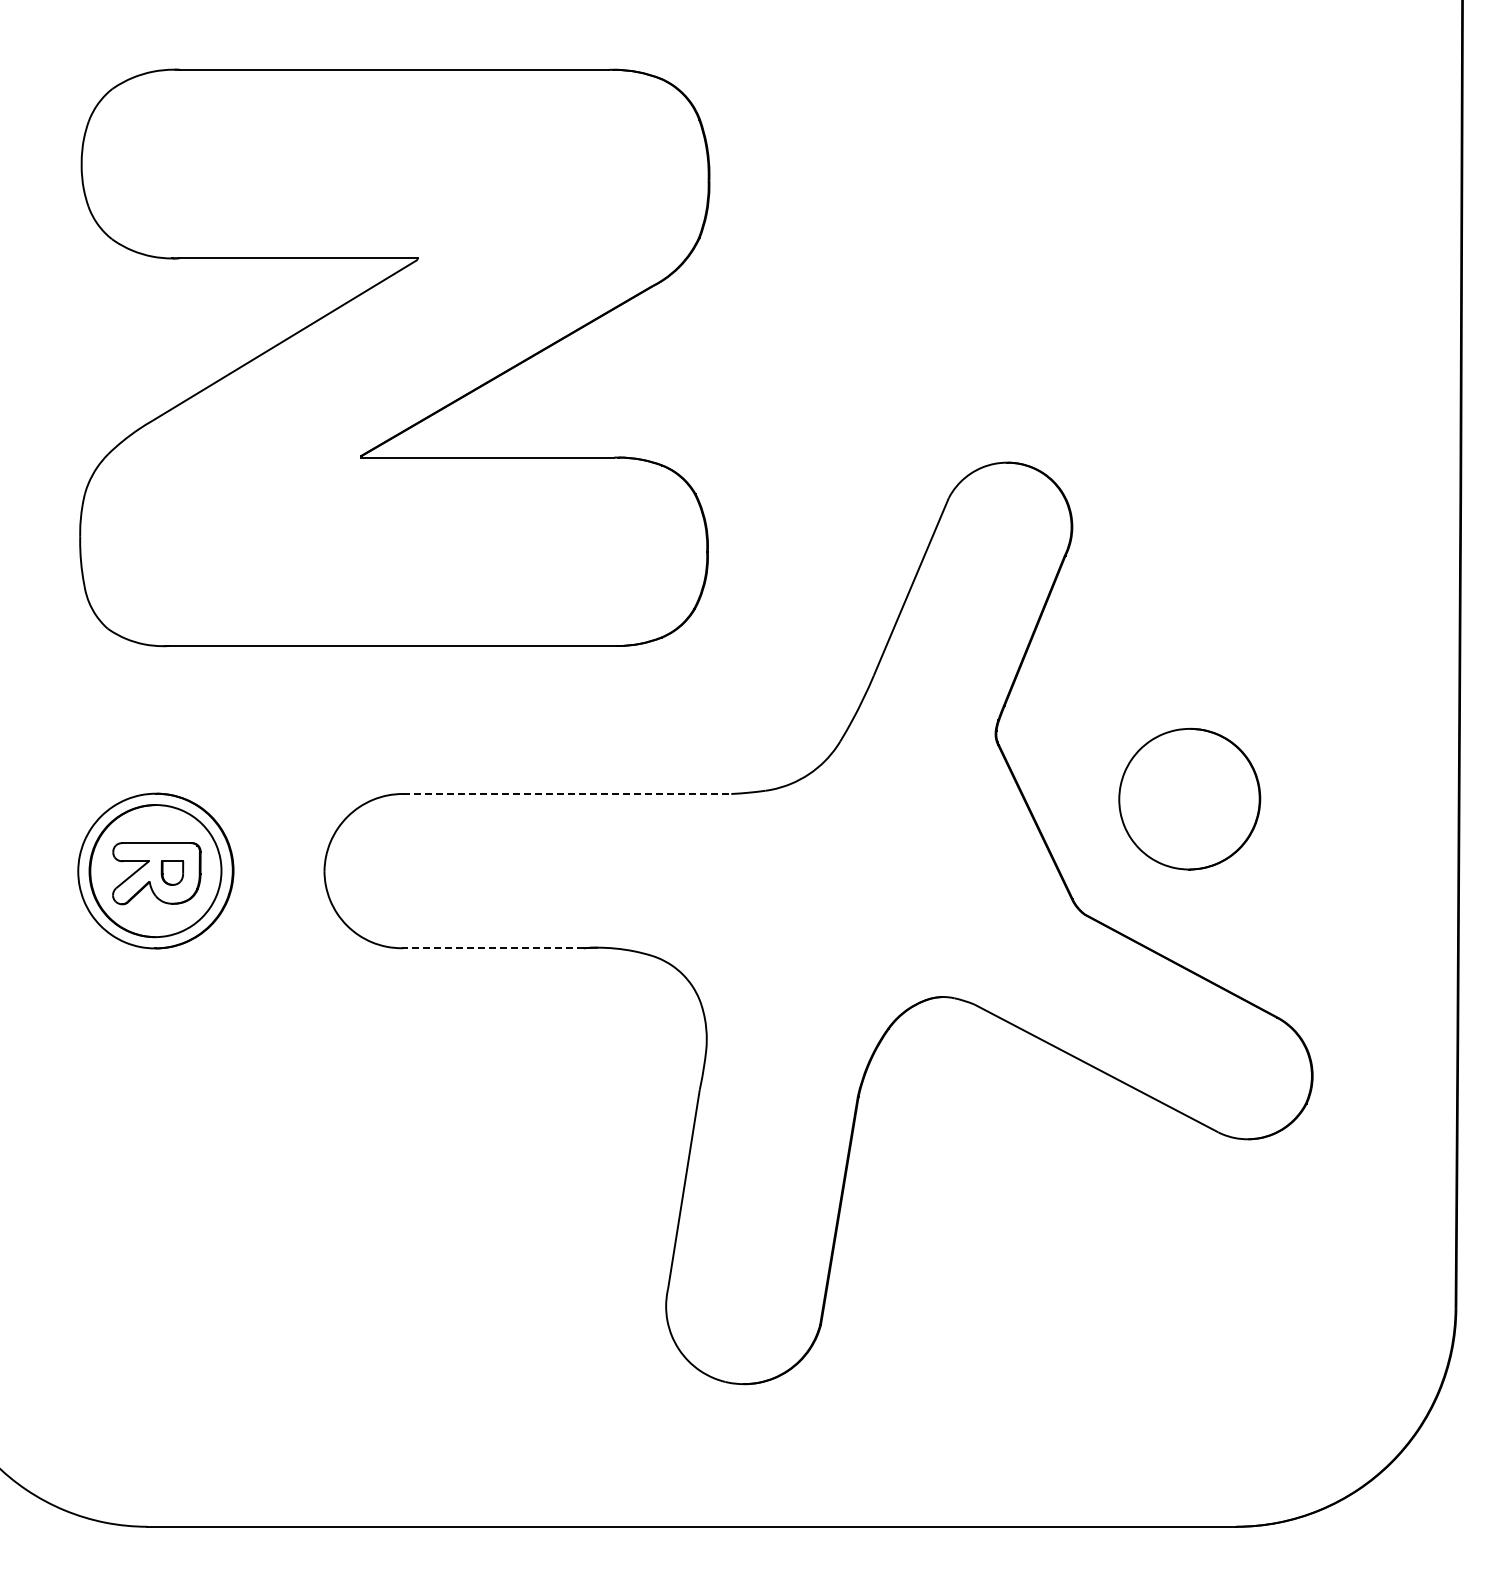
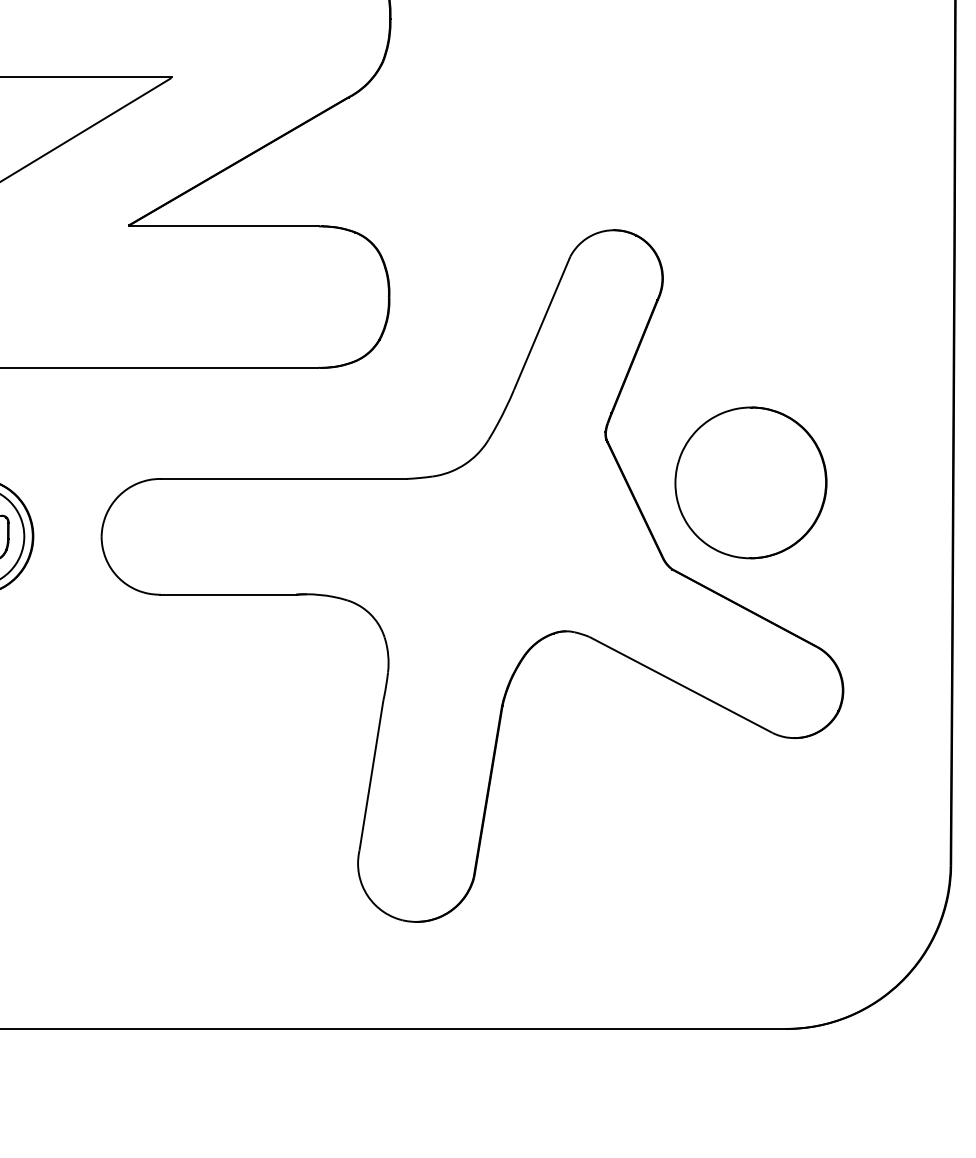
line: (567, 794) -> (284, 479), dashed -> solid
part: (1189, 798) -> (750, 482), size x1.43
line: (493, 948) -> (228, 594), dashed -> solid

